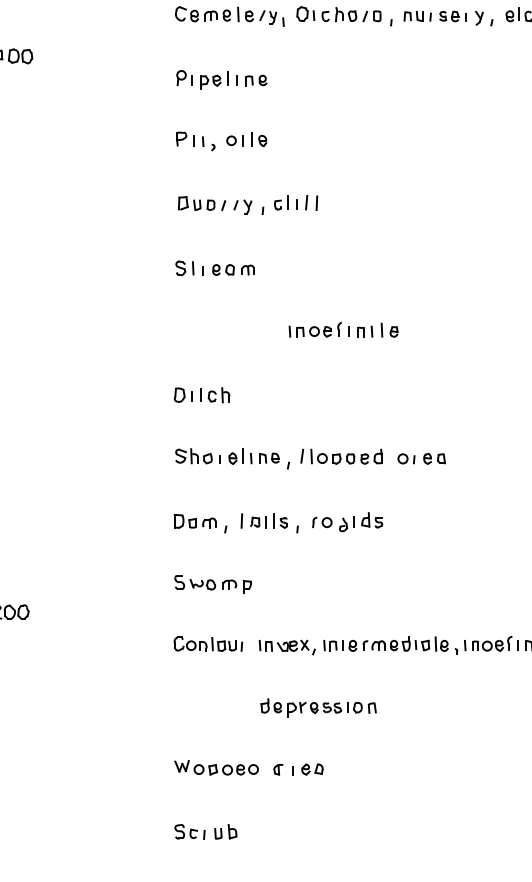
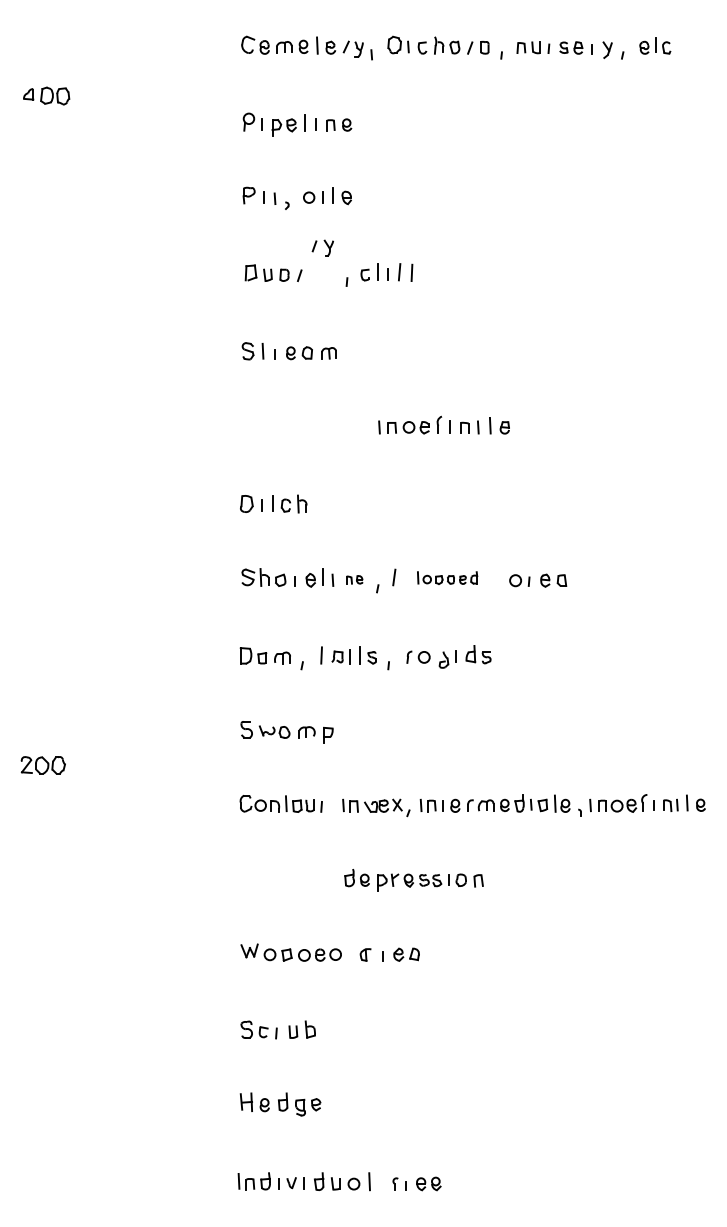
part: (242, 206) -> (322, 247), moved
part: (346, 456) -> (447, 577), size x0.7
part: (269, 457) -> (354, 579), size x0.7

